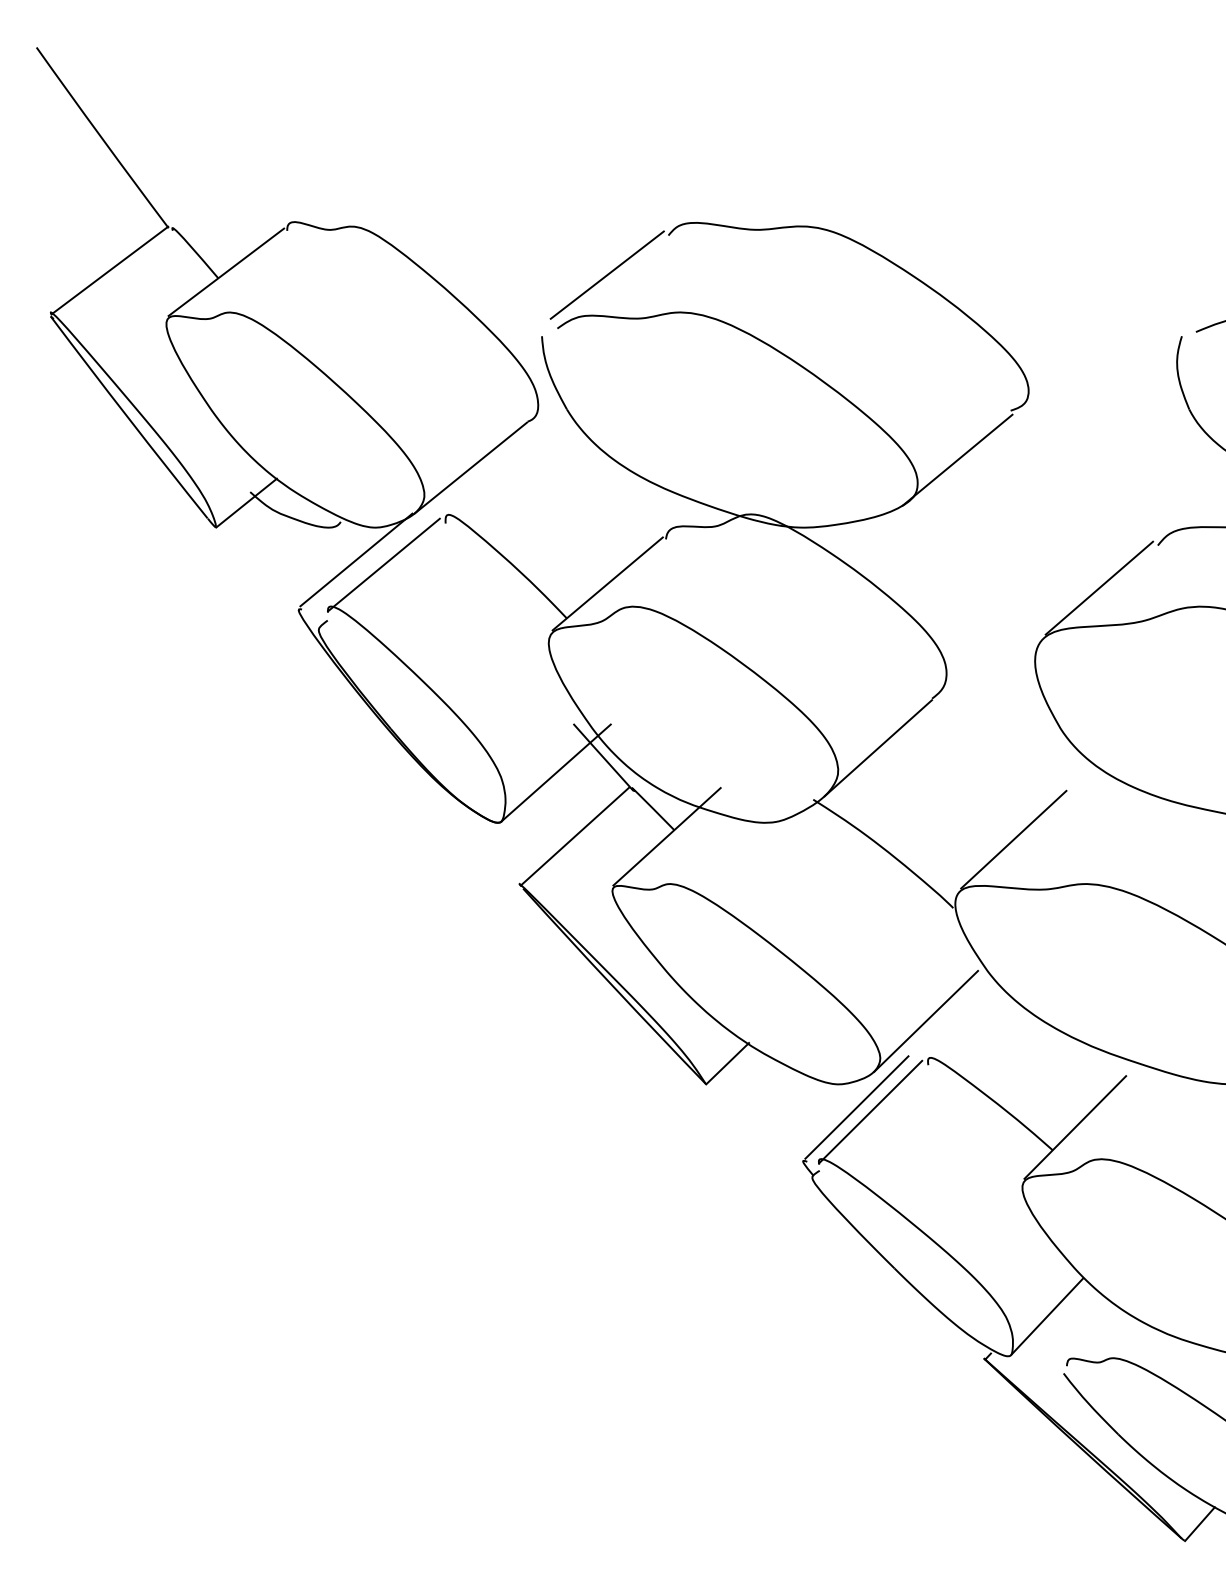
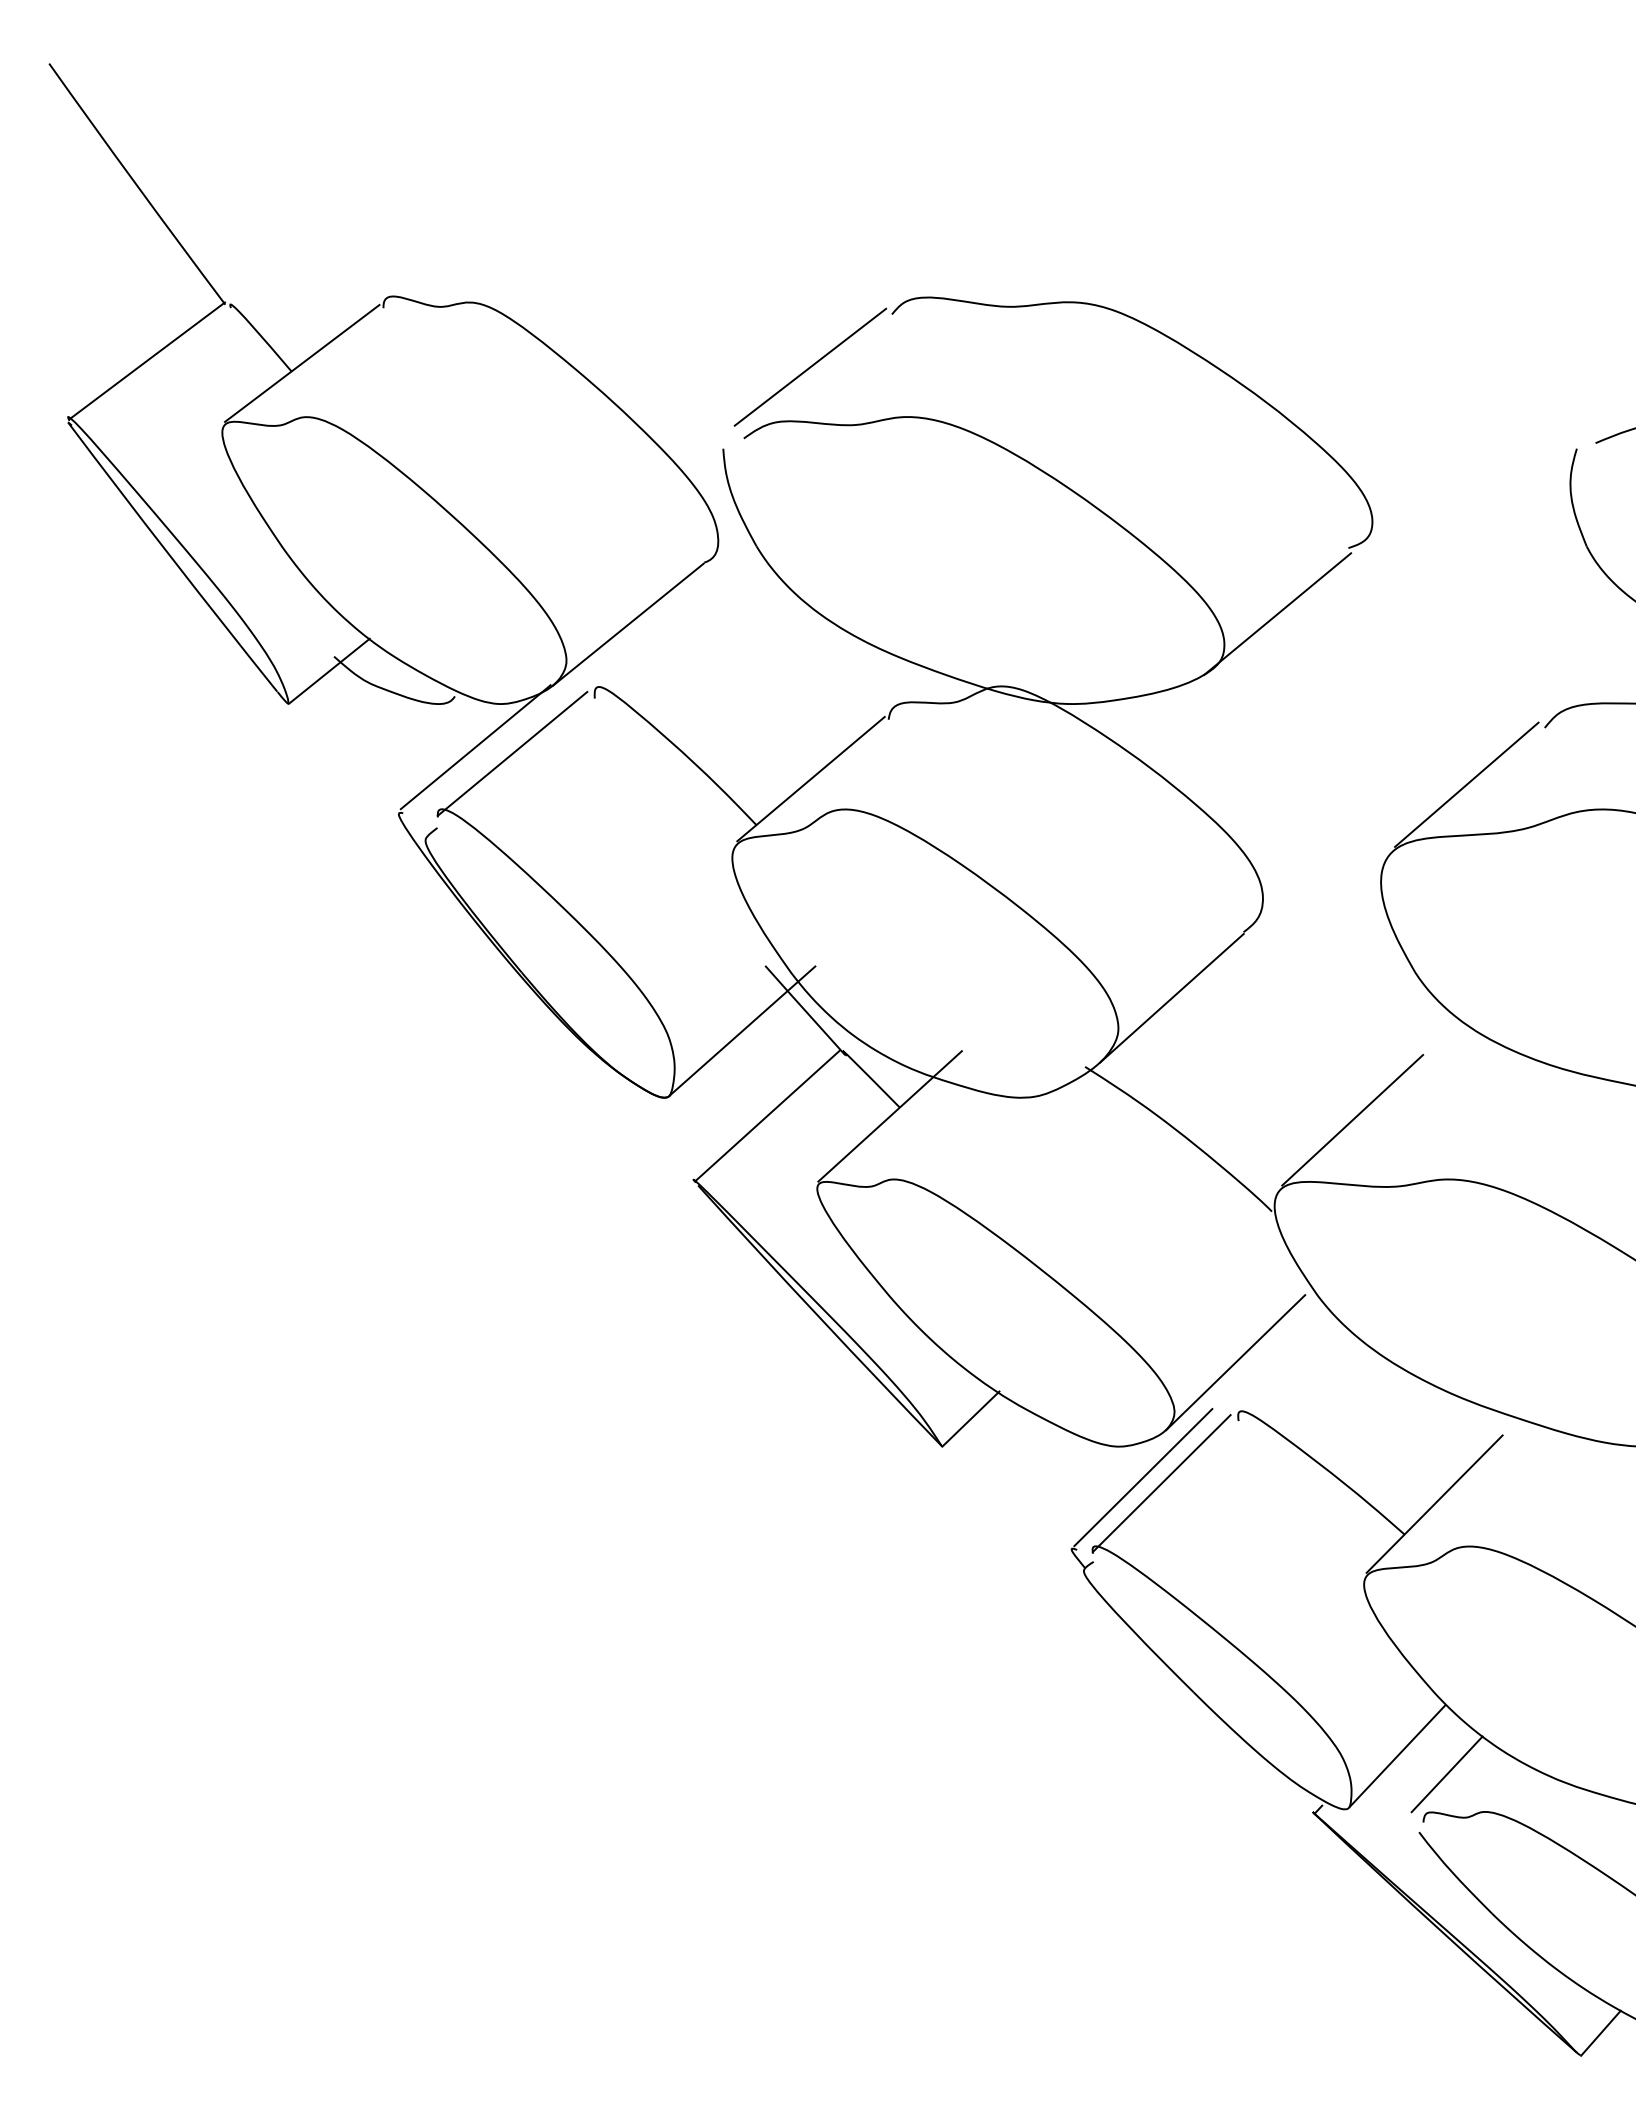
line: (1084, 1330) -> (1446, 1774), added

